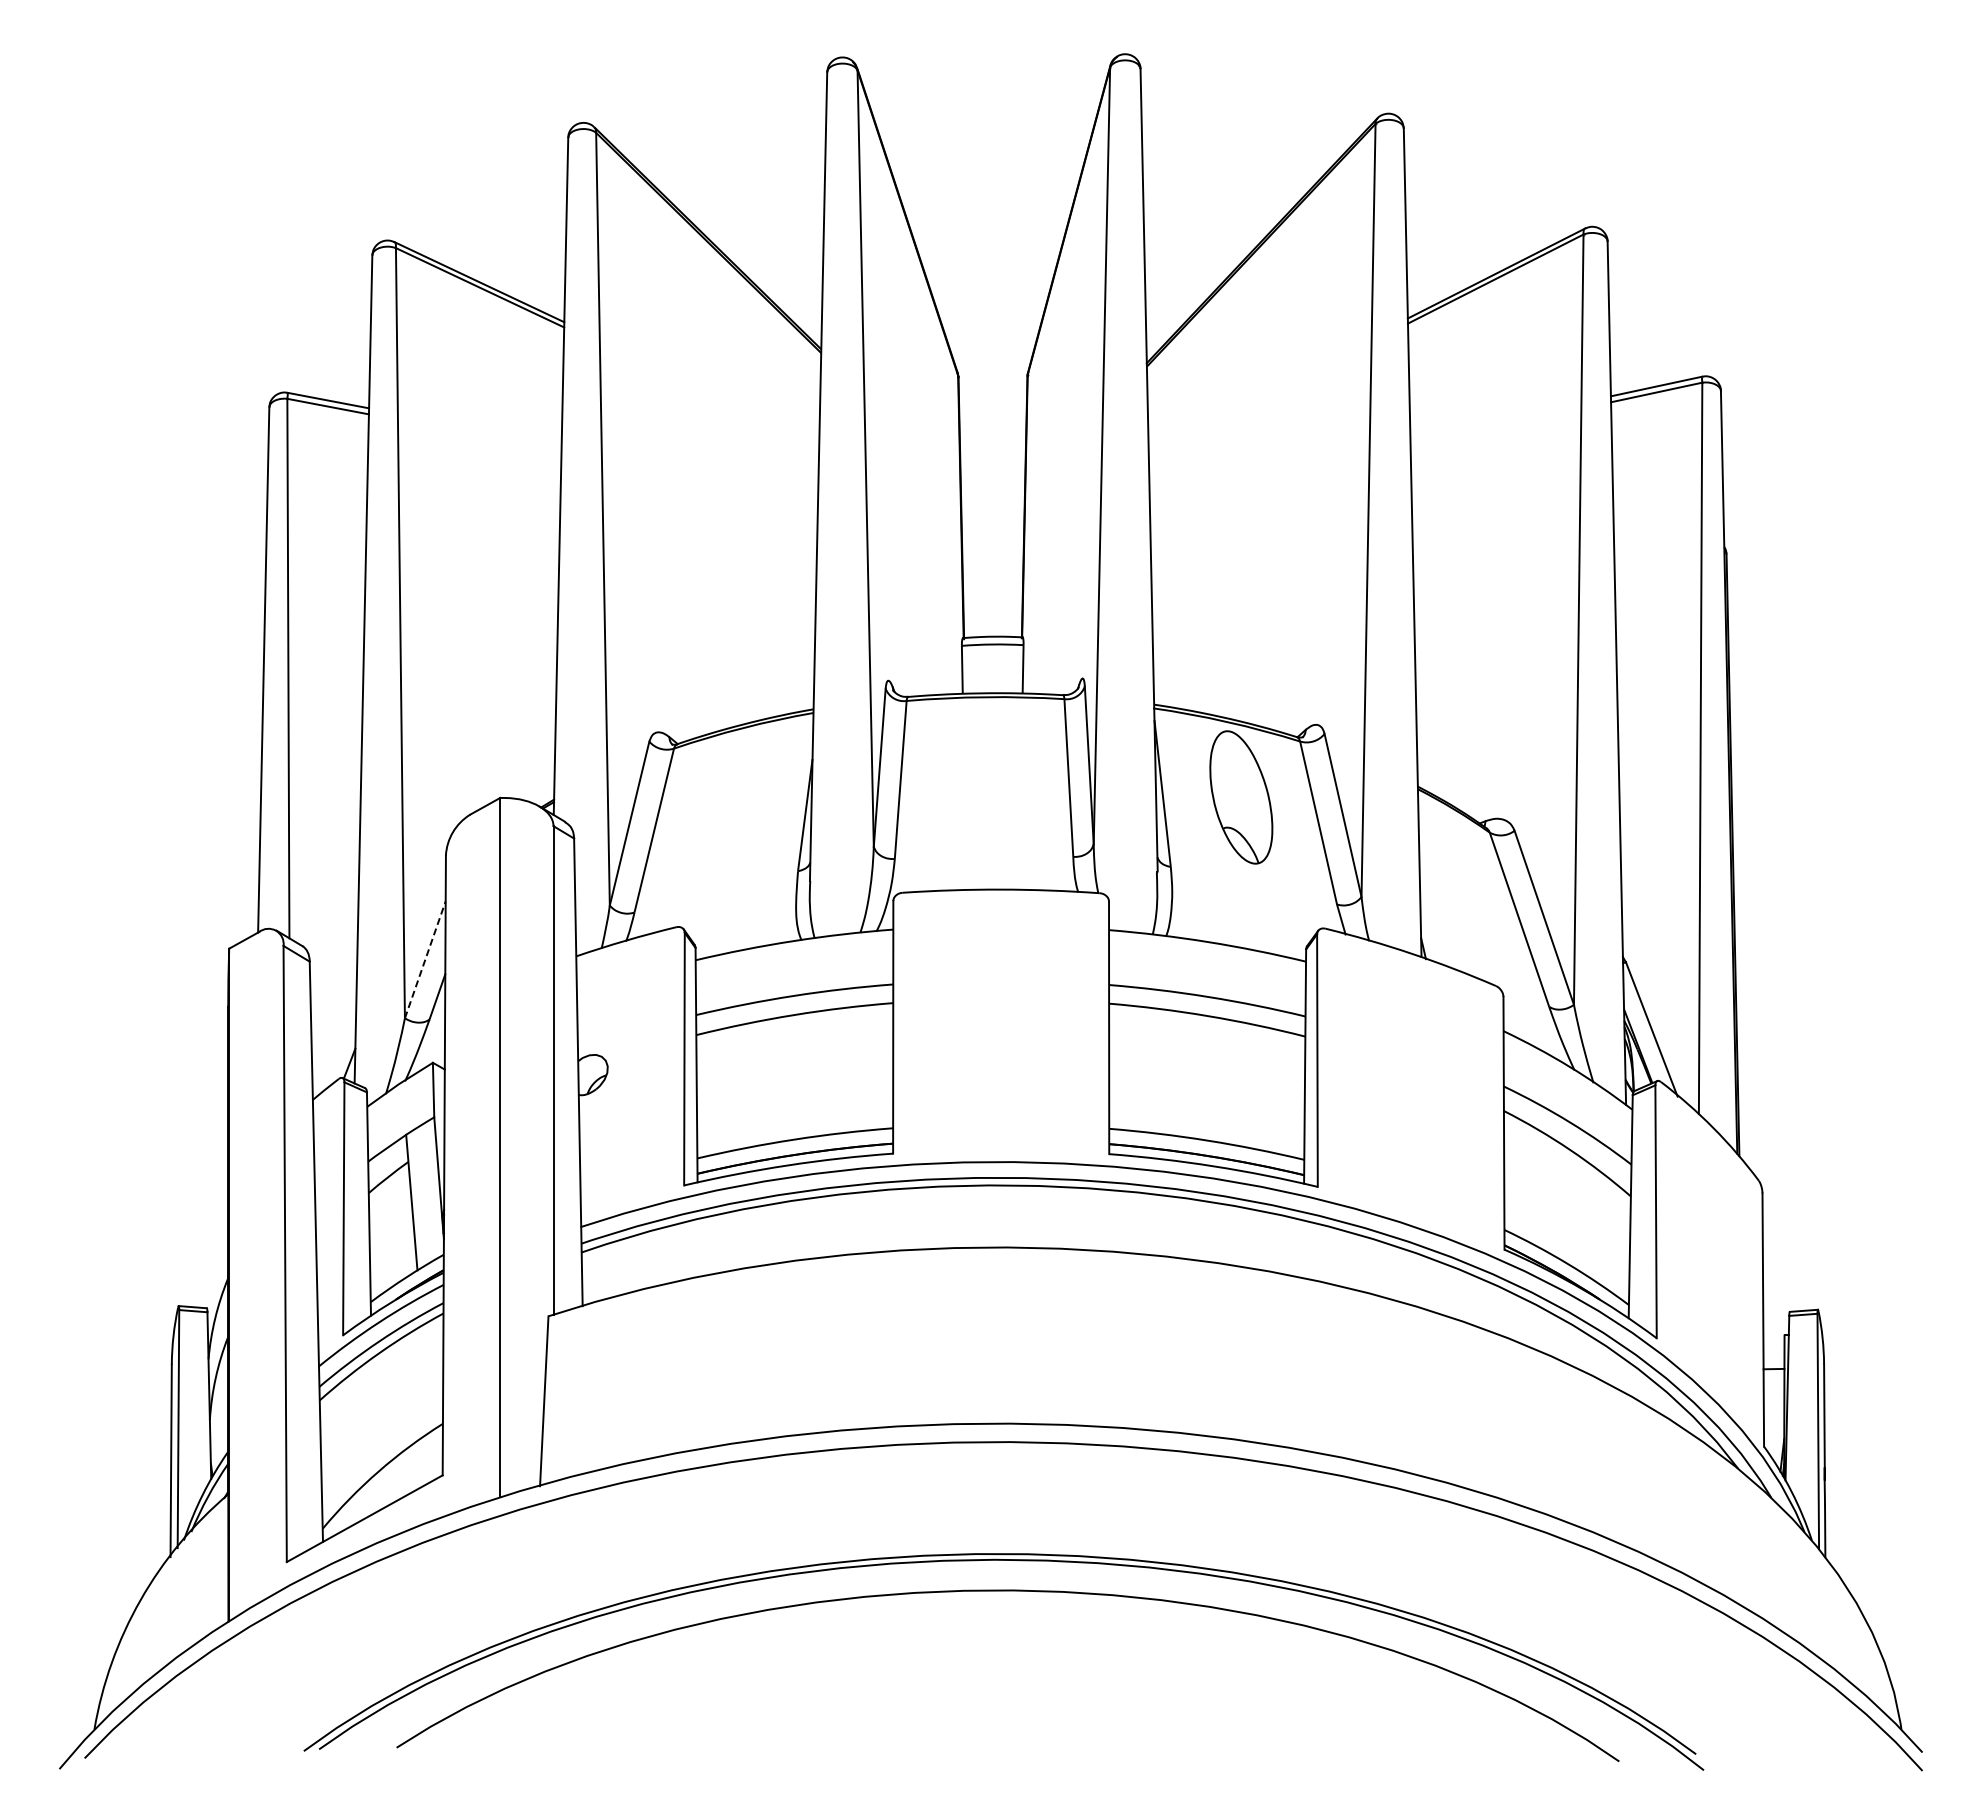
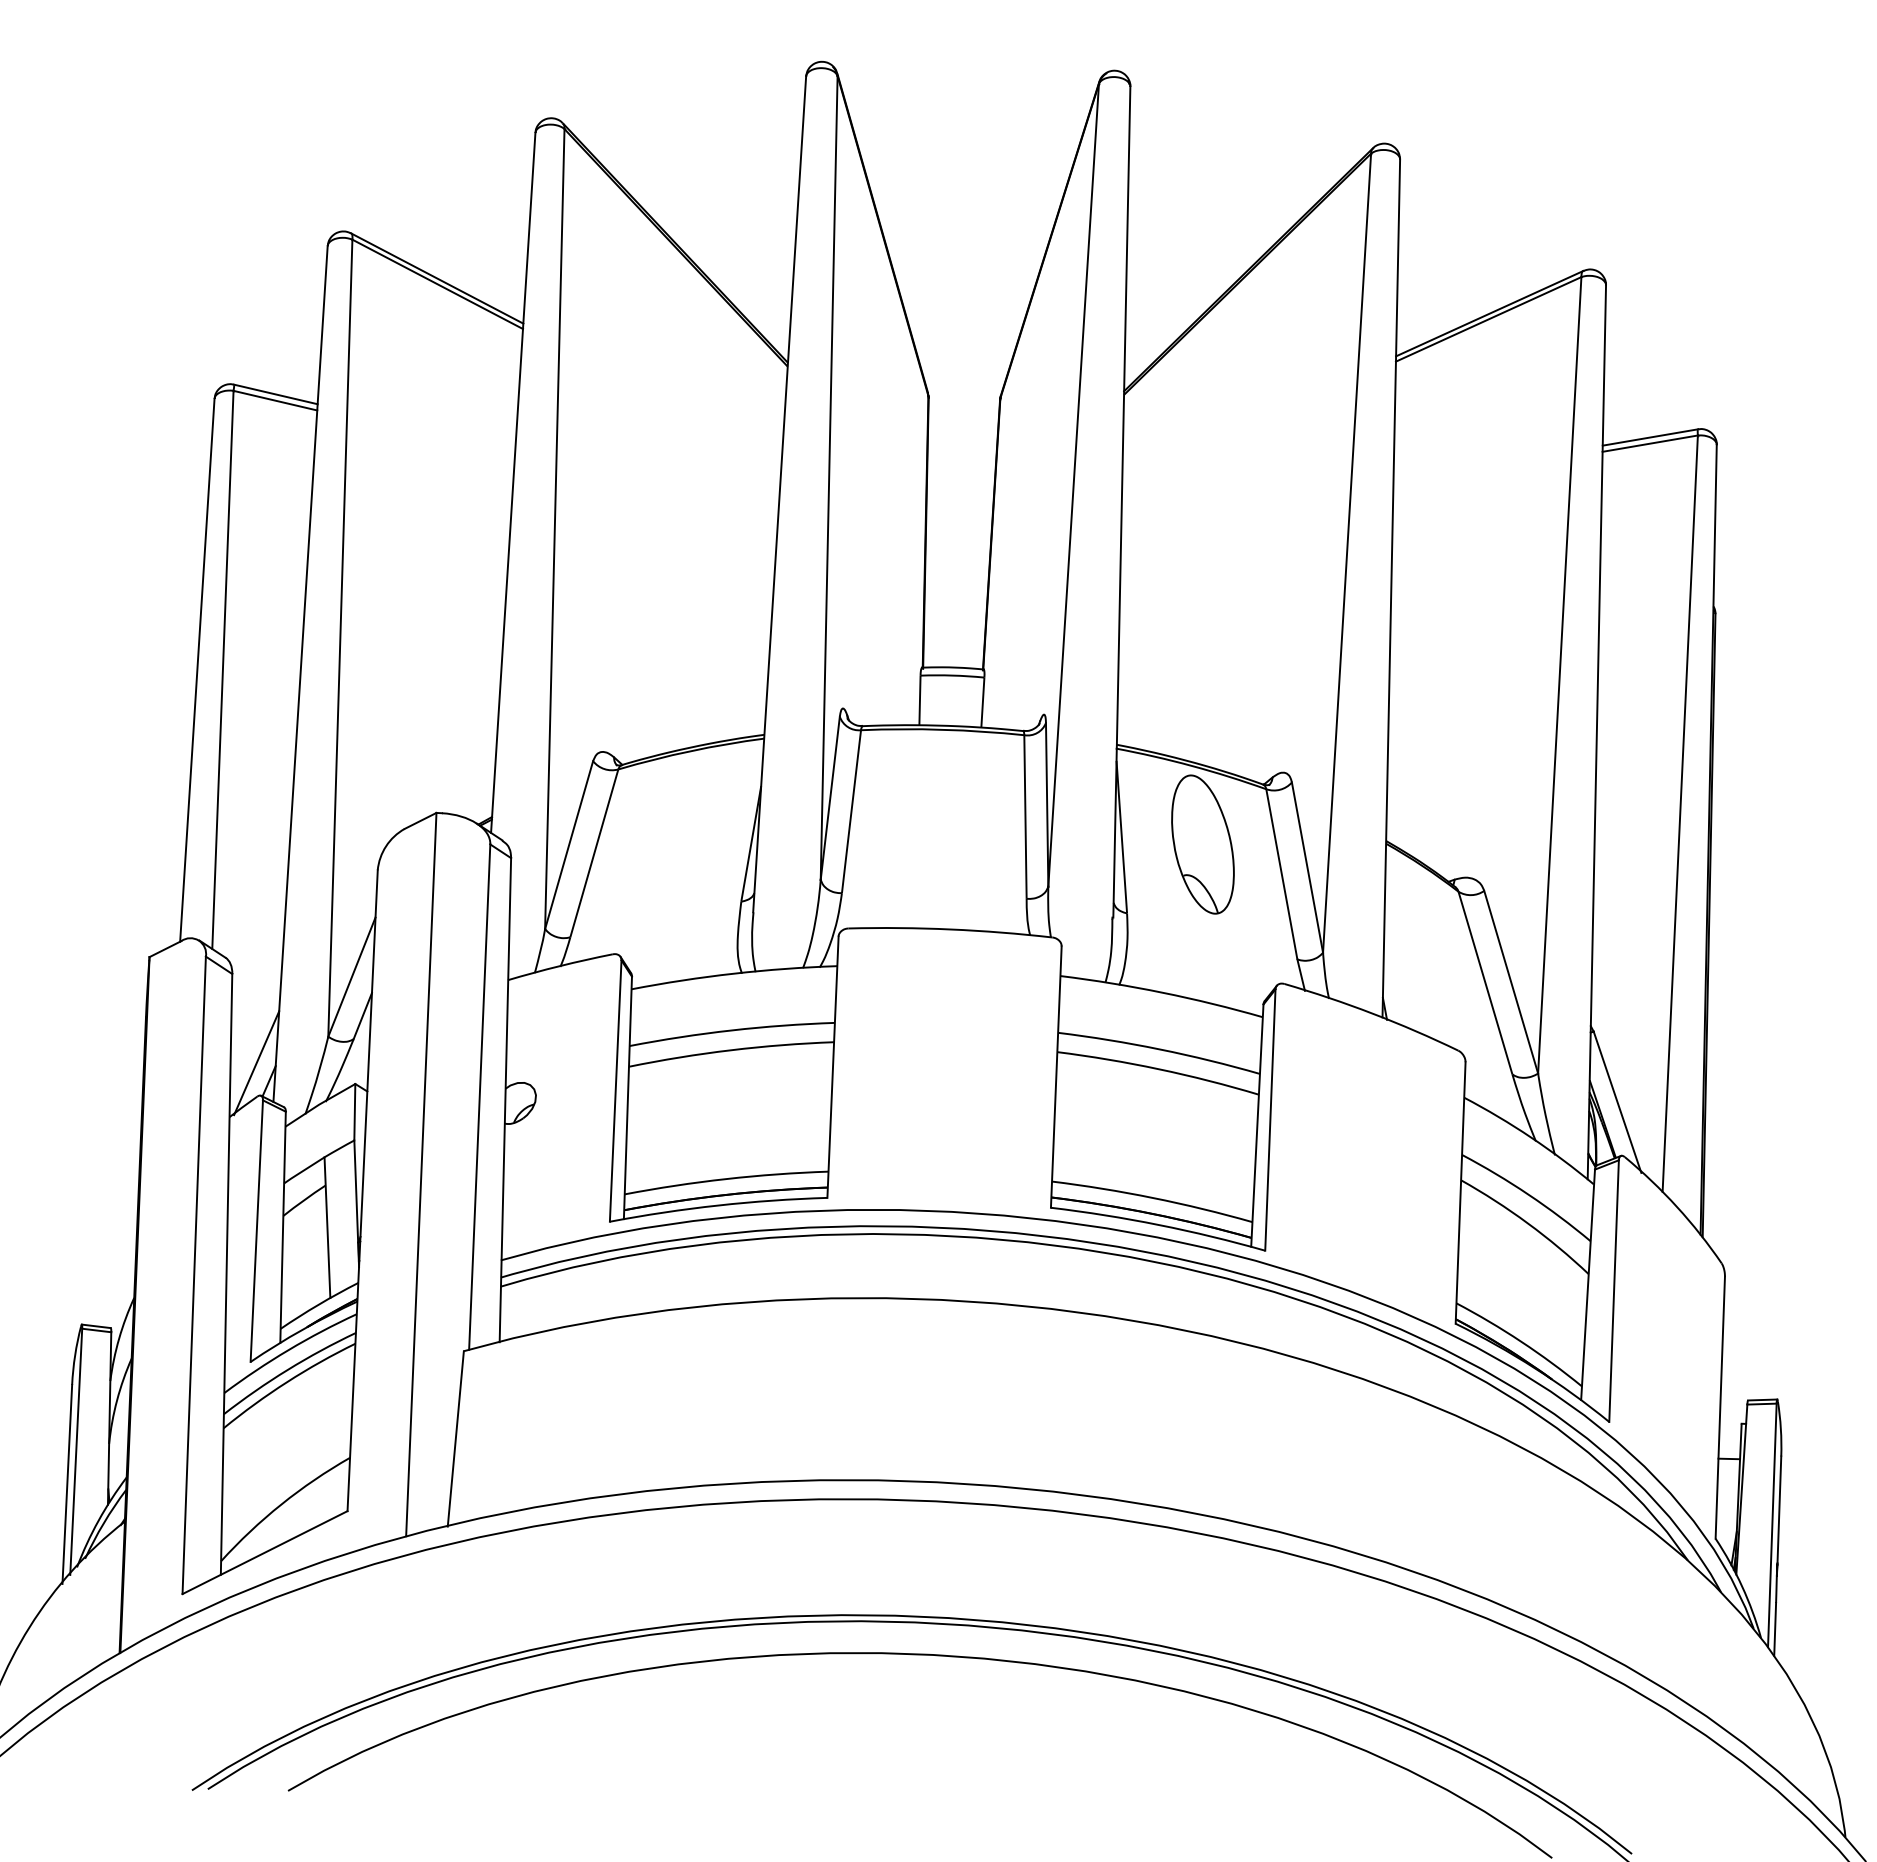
line: (425, 959) -> (352, 976), dashed -> solid
line: (336, 1046) -> (256, 1062), added

